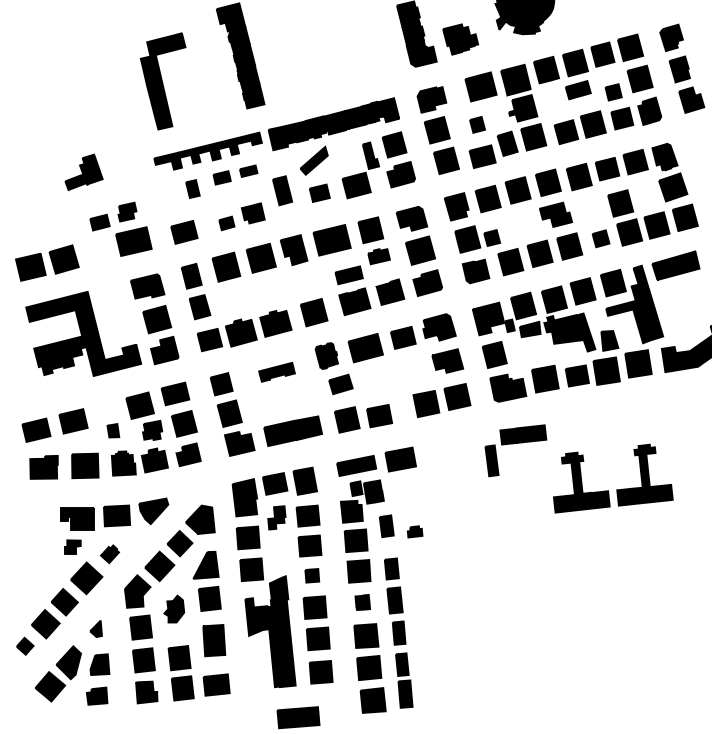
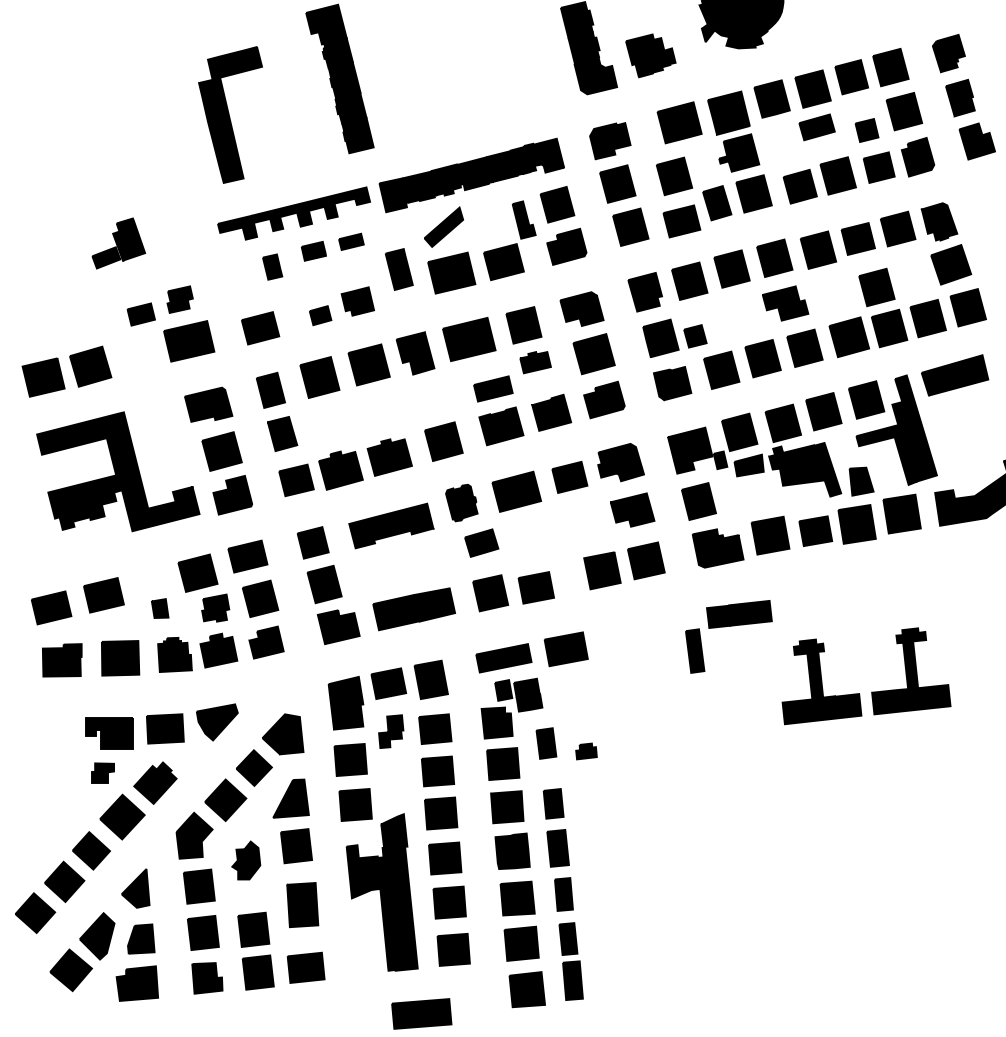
part: (477, 124) -> (674, 176), size x1.67
part: (319, 192) -> (451, 272), size x1.67
part: (600, 238) -> (848, 337), size x1.67
part: (277, 371) -> (391, 525), size x1.67
part: (110, 553) -> (155, 782), size x1.67
part: (312, 575) -> (441, 813), size x1.67
part: (362, 601) -> (512, 850), size x1.67
part: (95, 628) -> (135, 888), size x1.67
part: (25, 645) -> (35, 912), size x1.67
part: (96, 696) -> (136, 983), size x1.43

